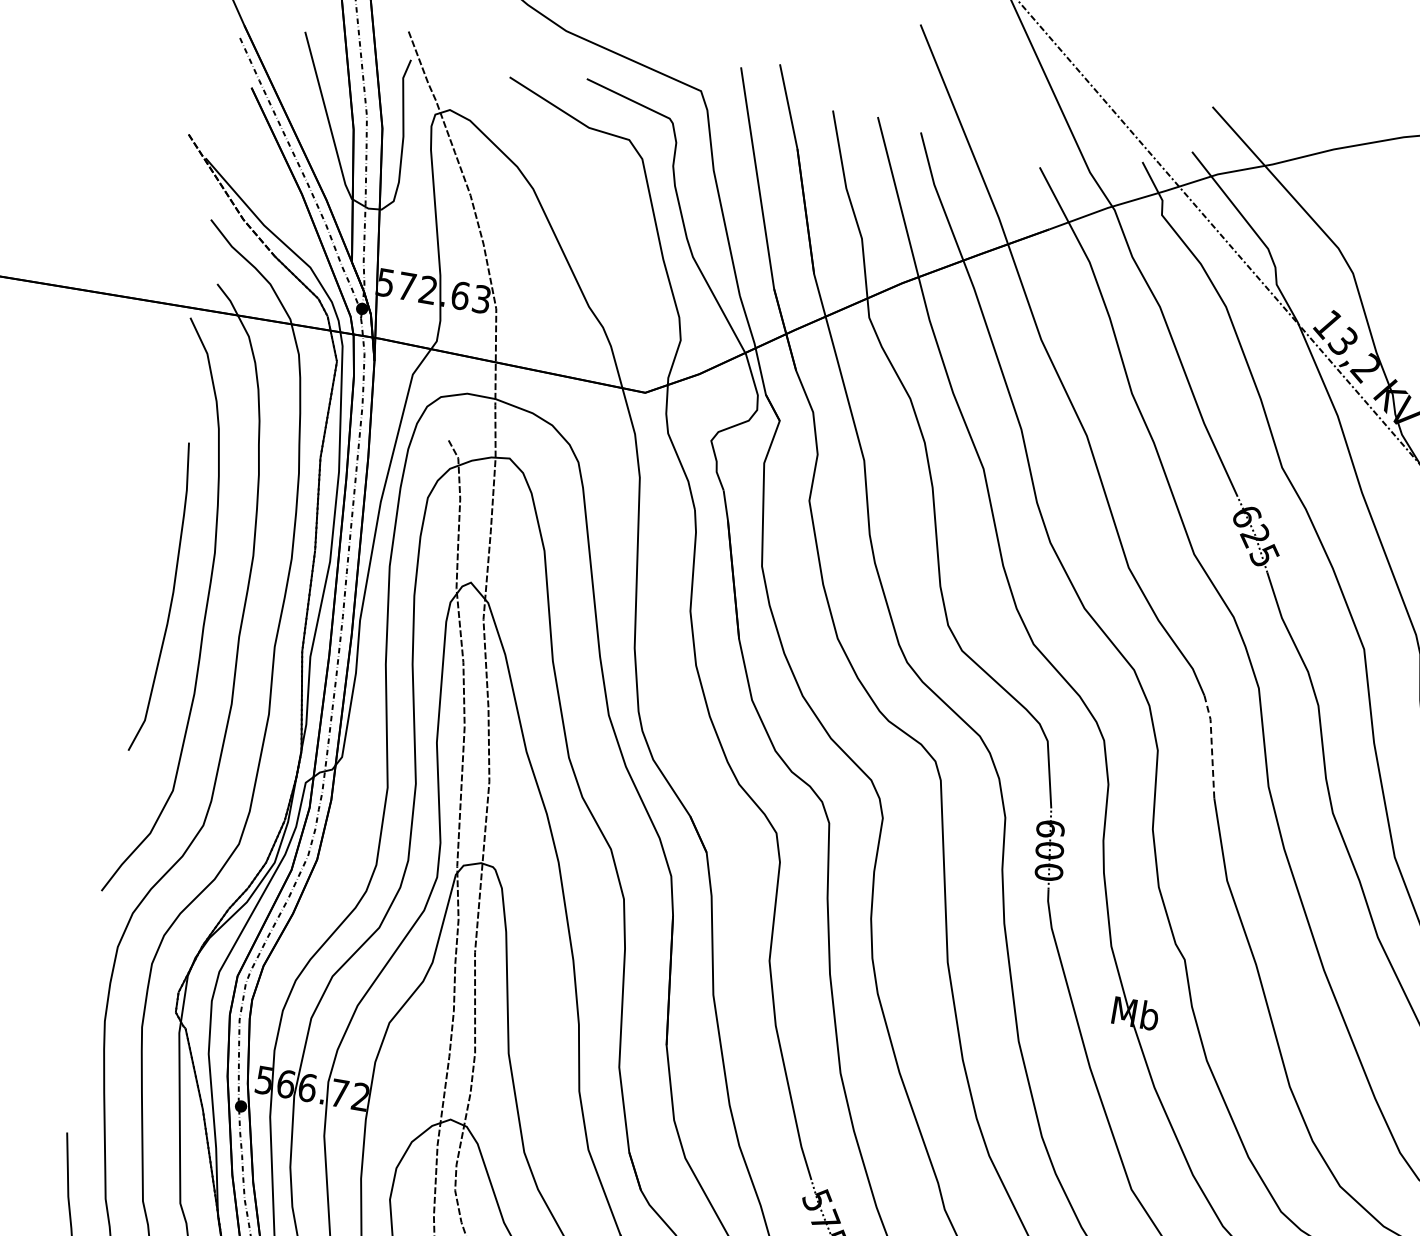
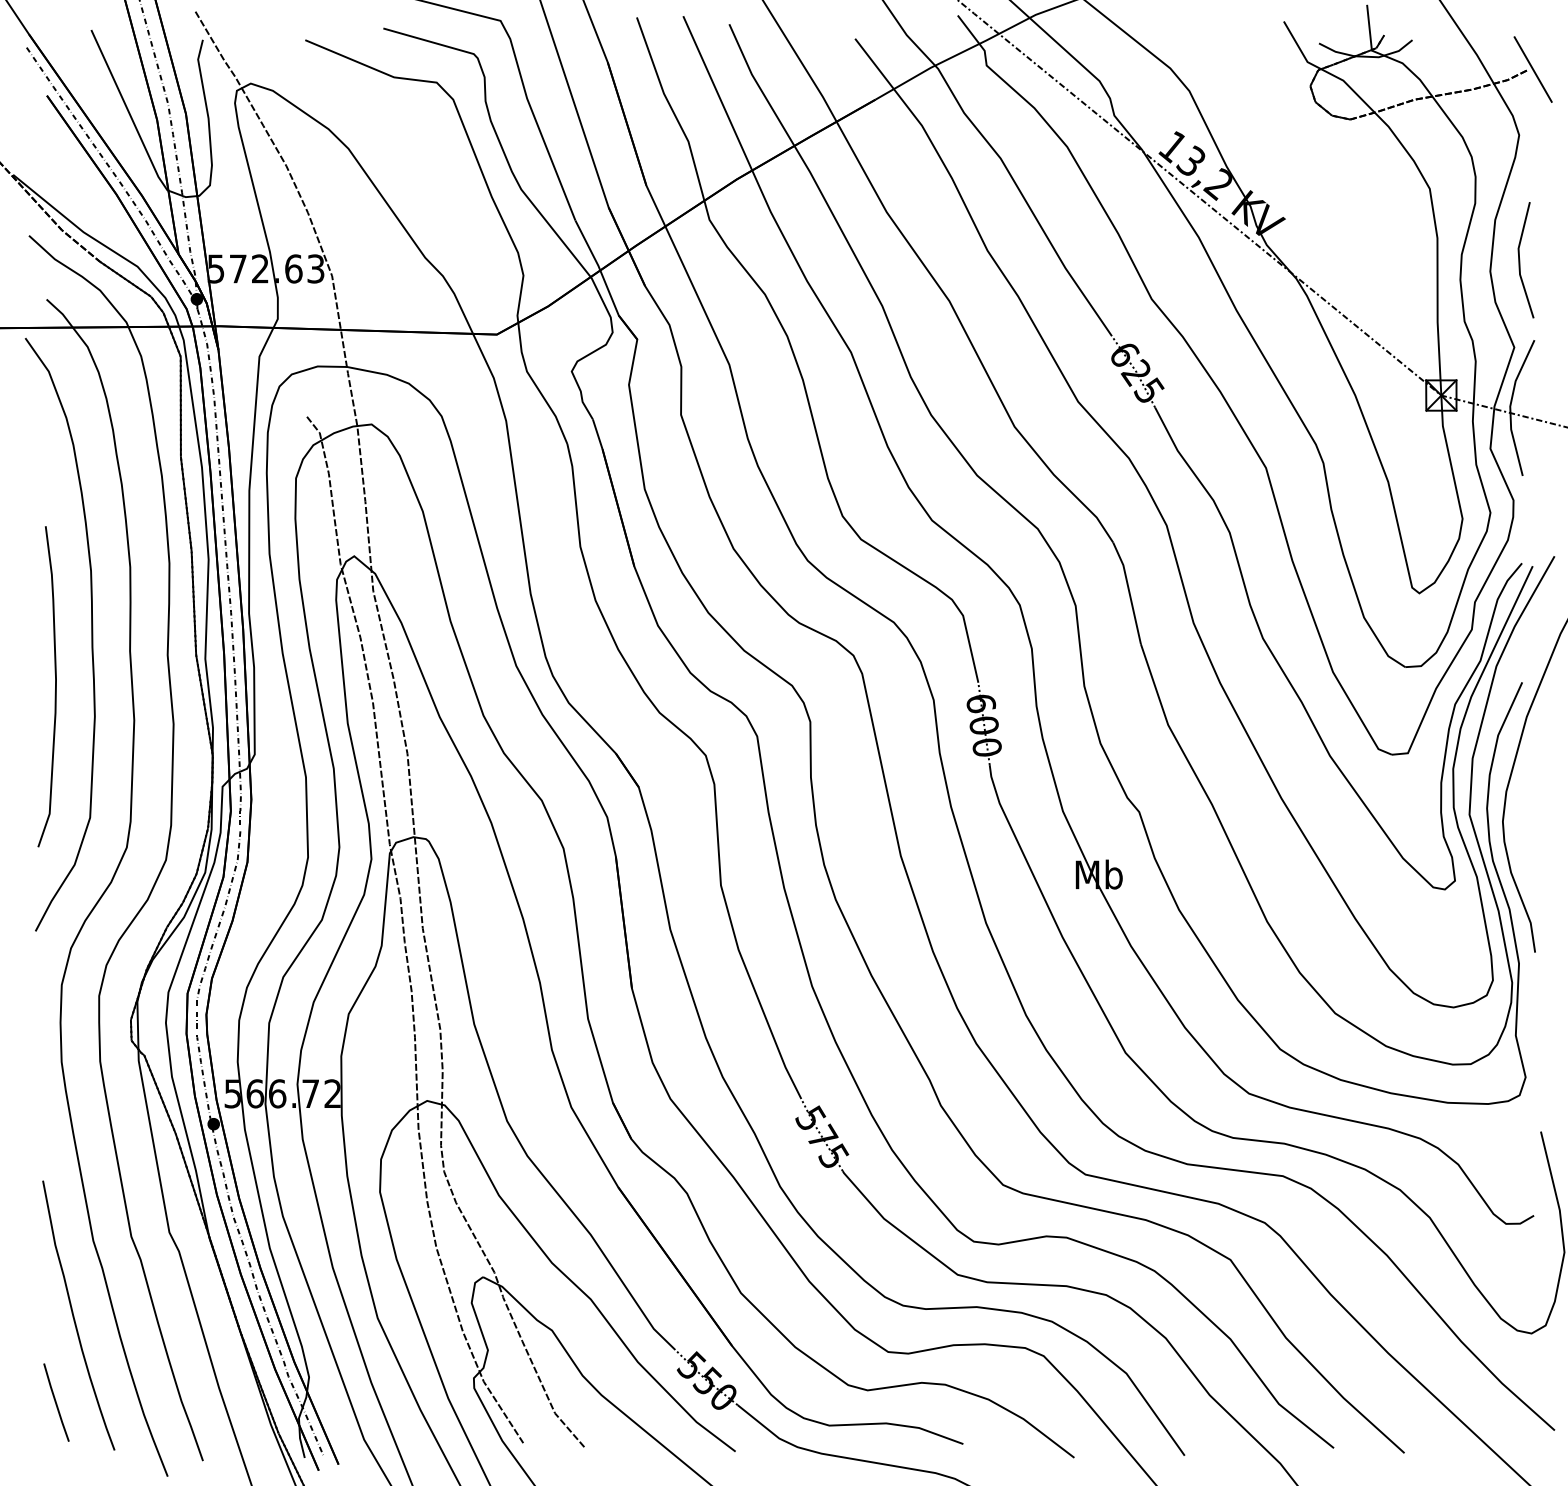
curve: (171, 598) -> (55, 686), moved
line: (1212, 745) -> (1129, 591), dashed -> solid

